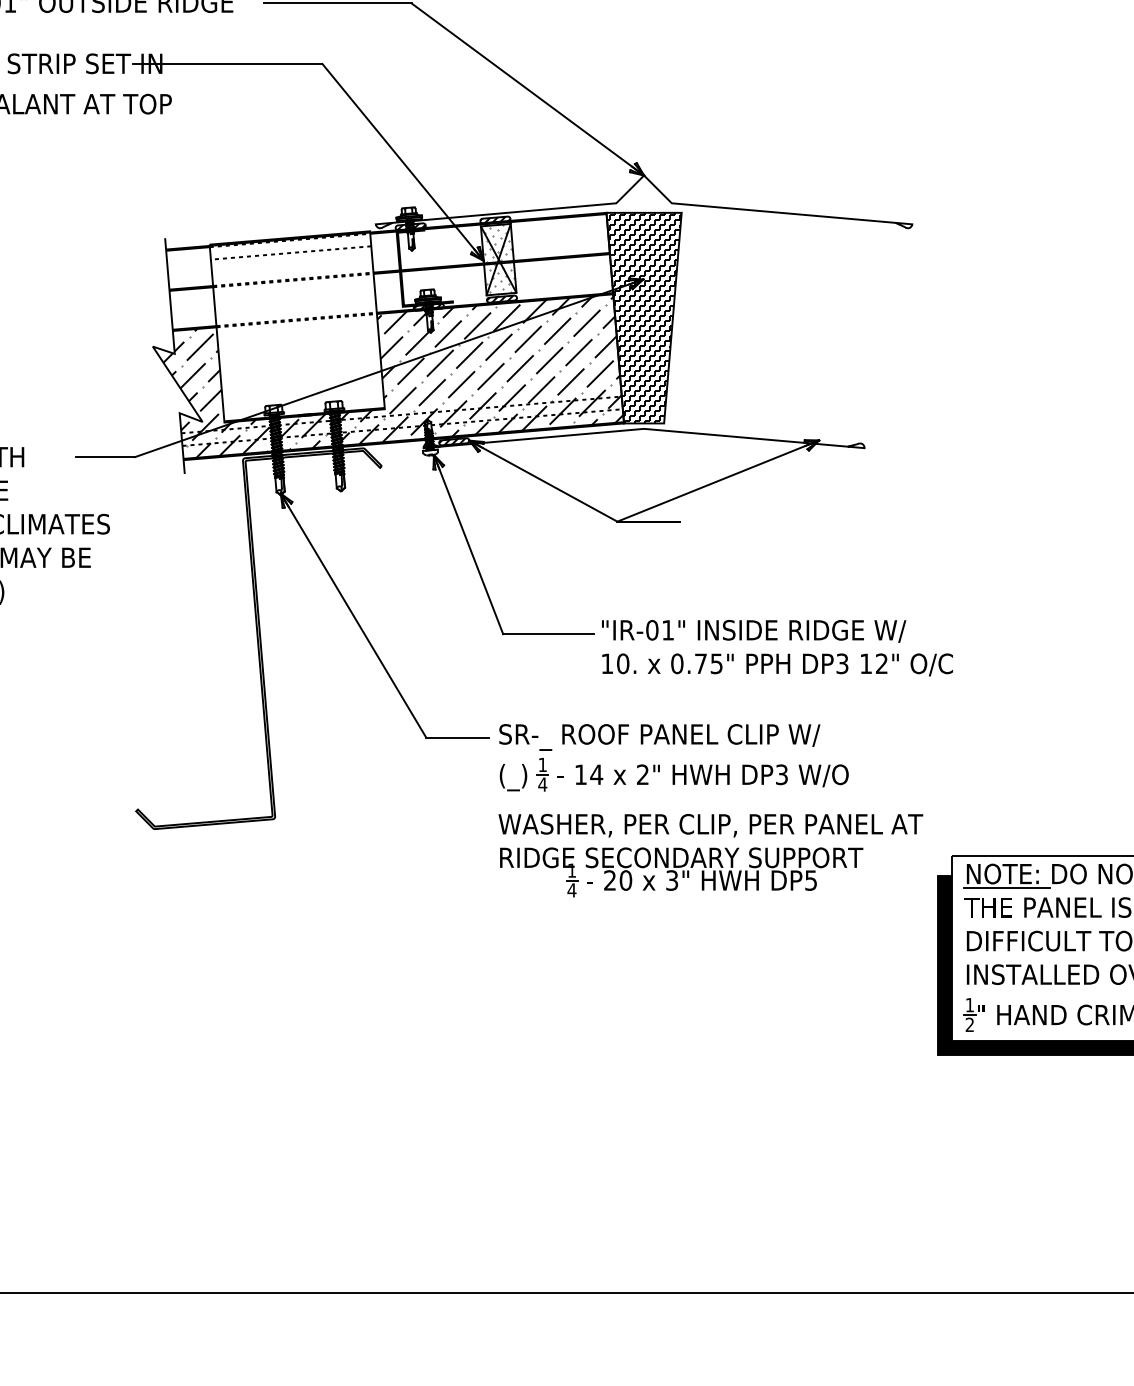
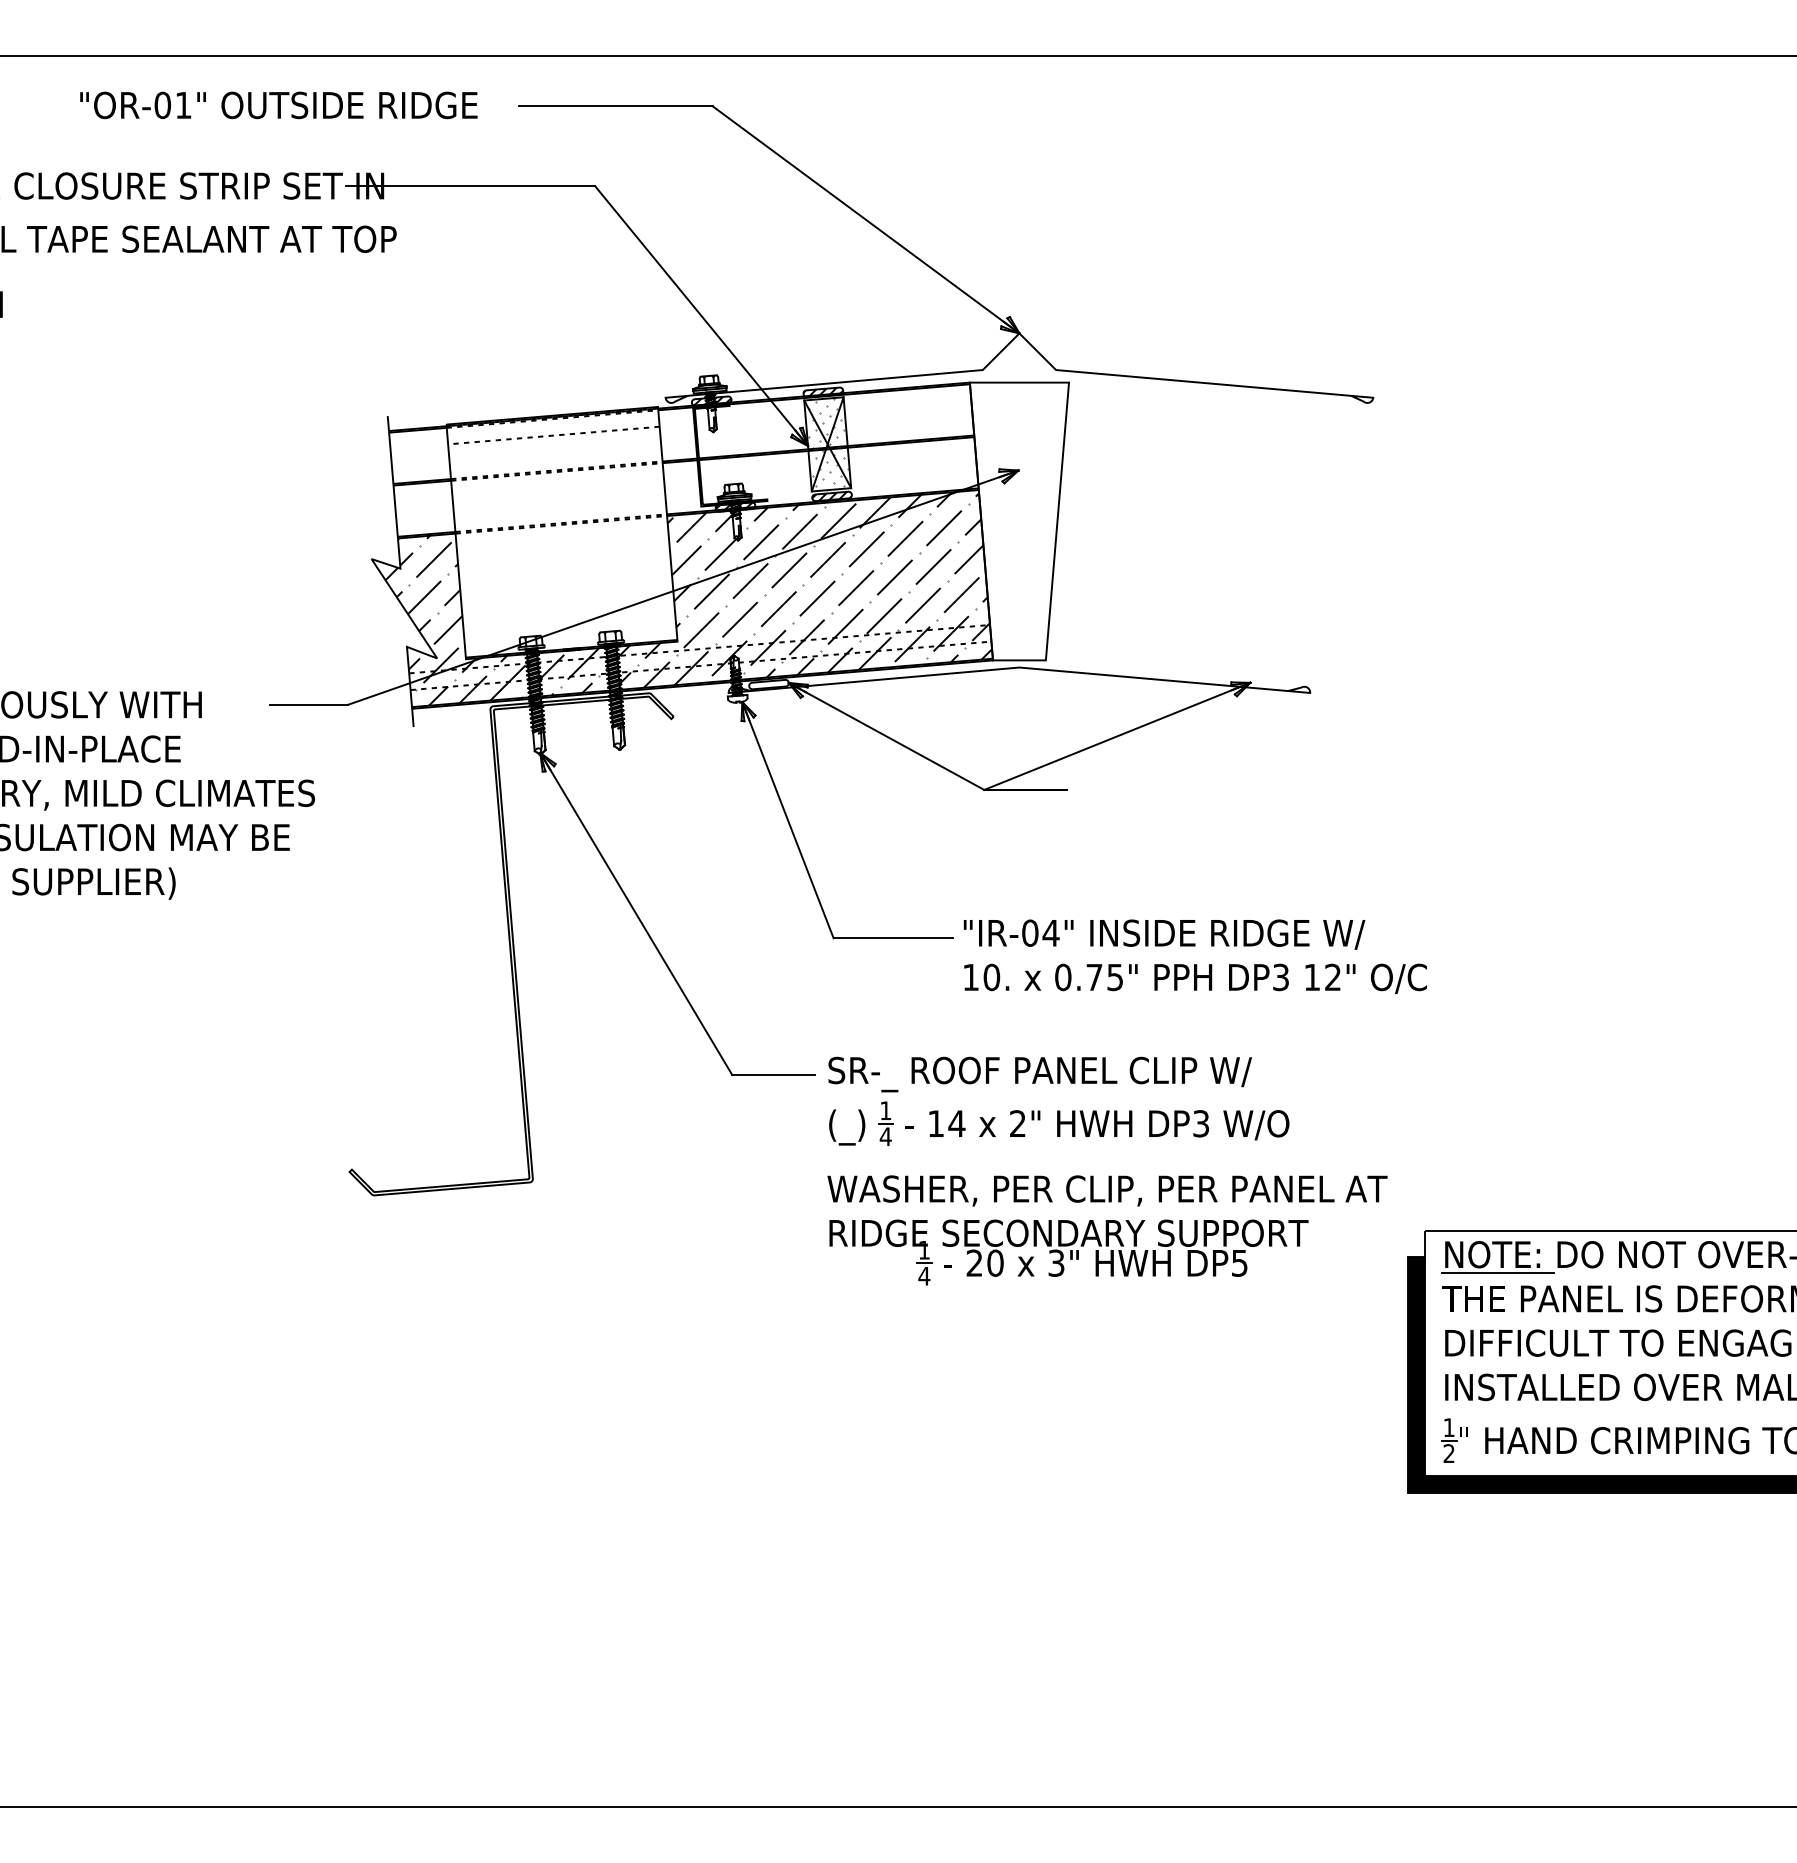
hatch: (644, 318) -> (1019, 521), removed
hatch: (453, 441) -> (768, 684), removed
text: (667, 630) -> (1050, 933), "IR-01" -> "IR-04"

